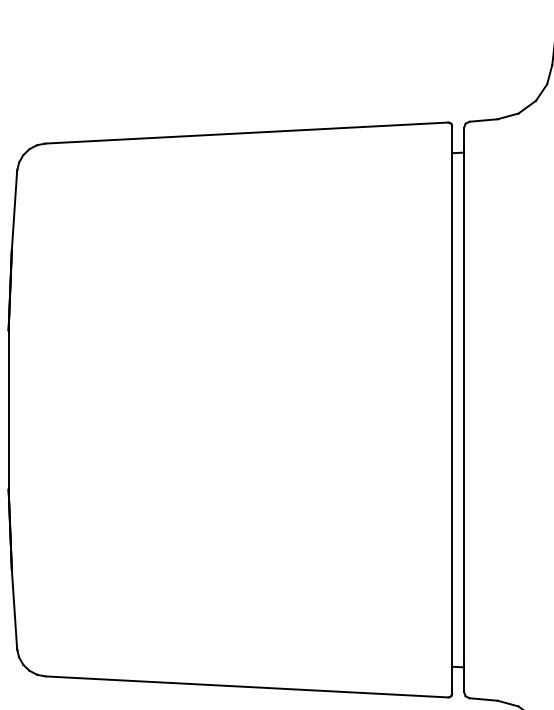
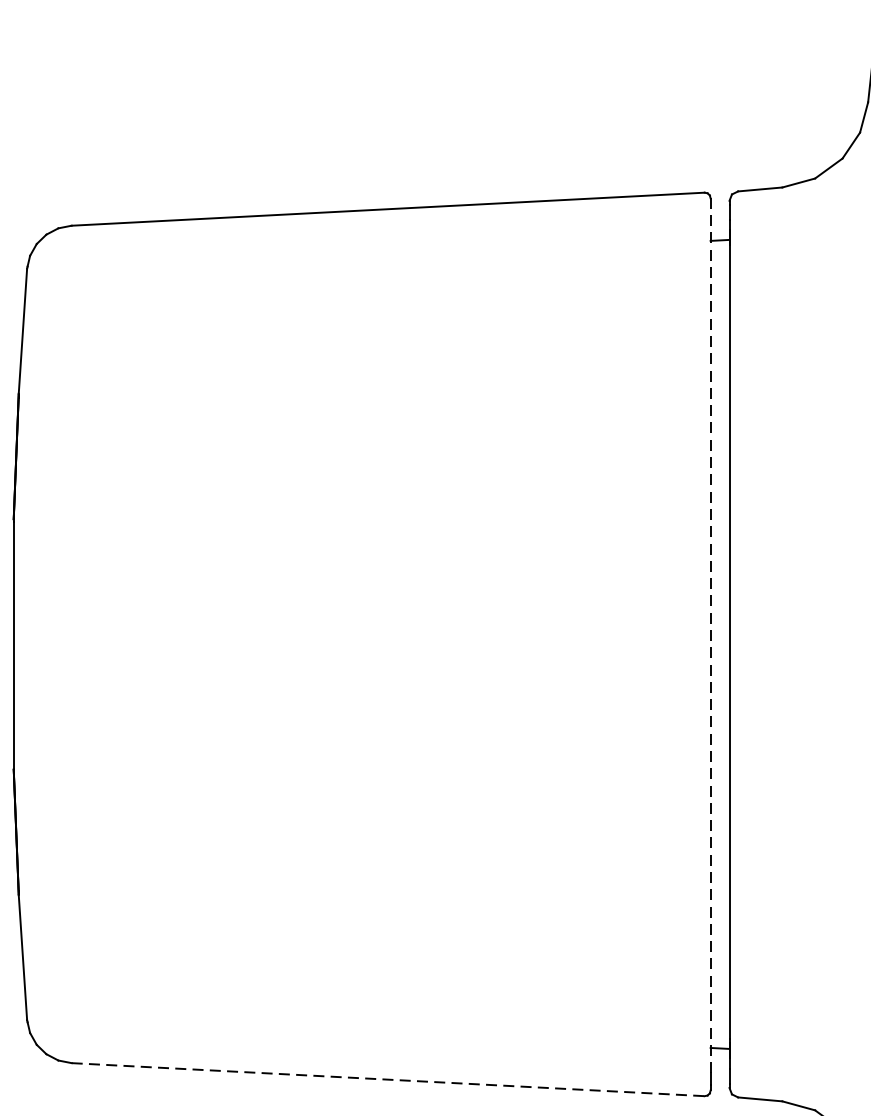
line: (452, 403) -> (711, 634), solid -> dashed
line: (246, 686) -> (387, 1078), solid -> dashed

